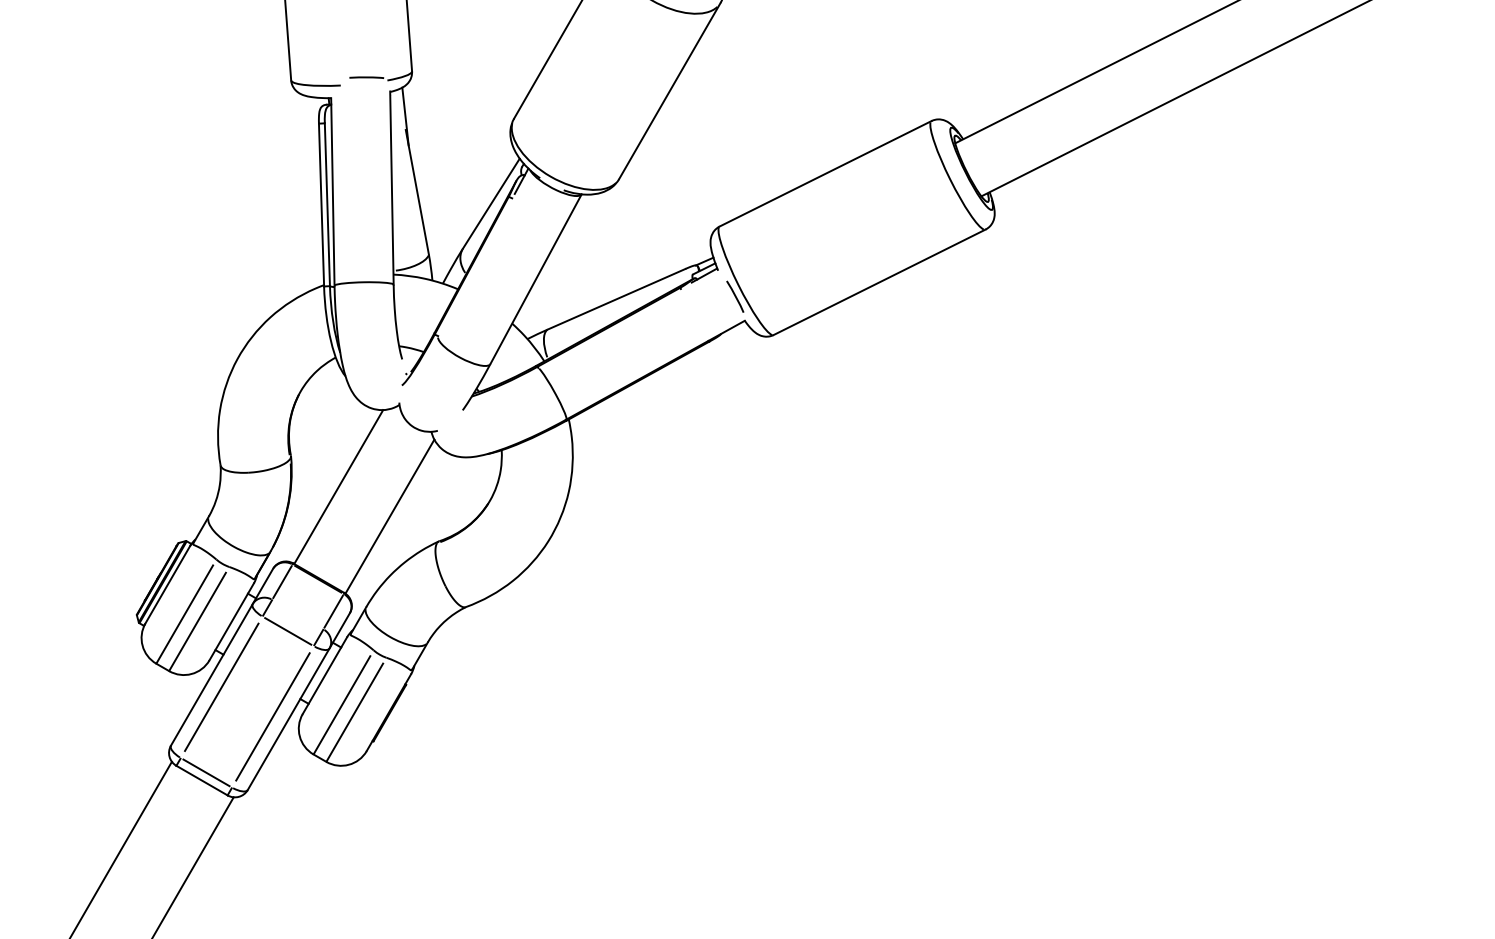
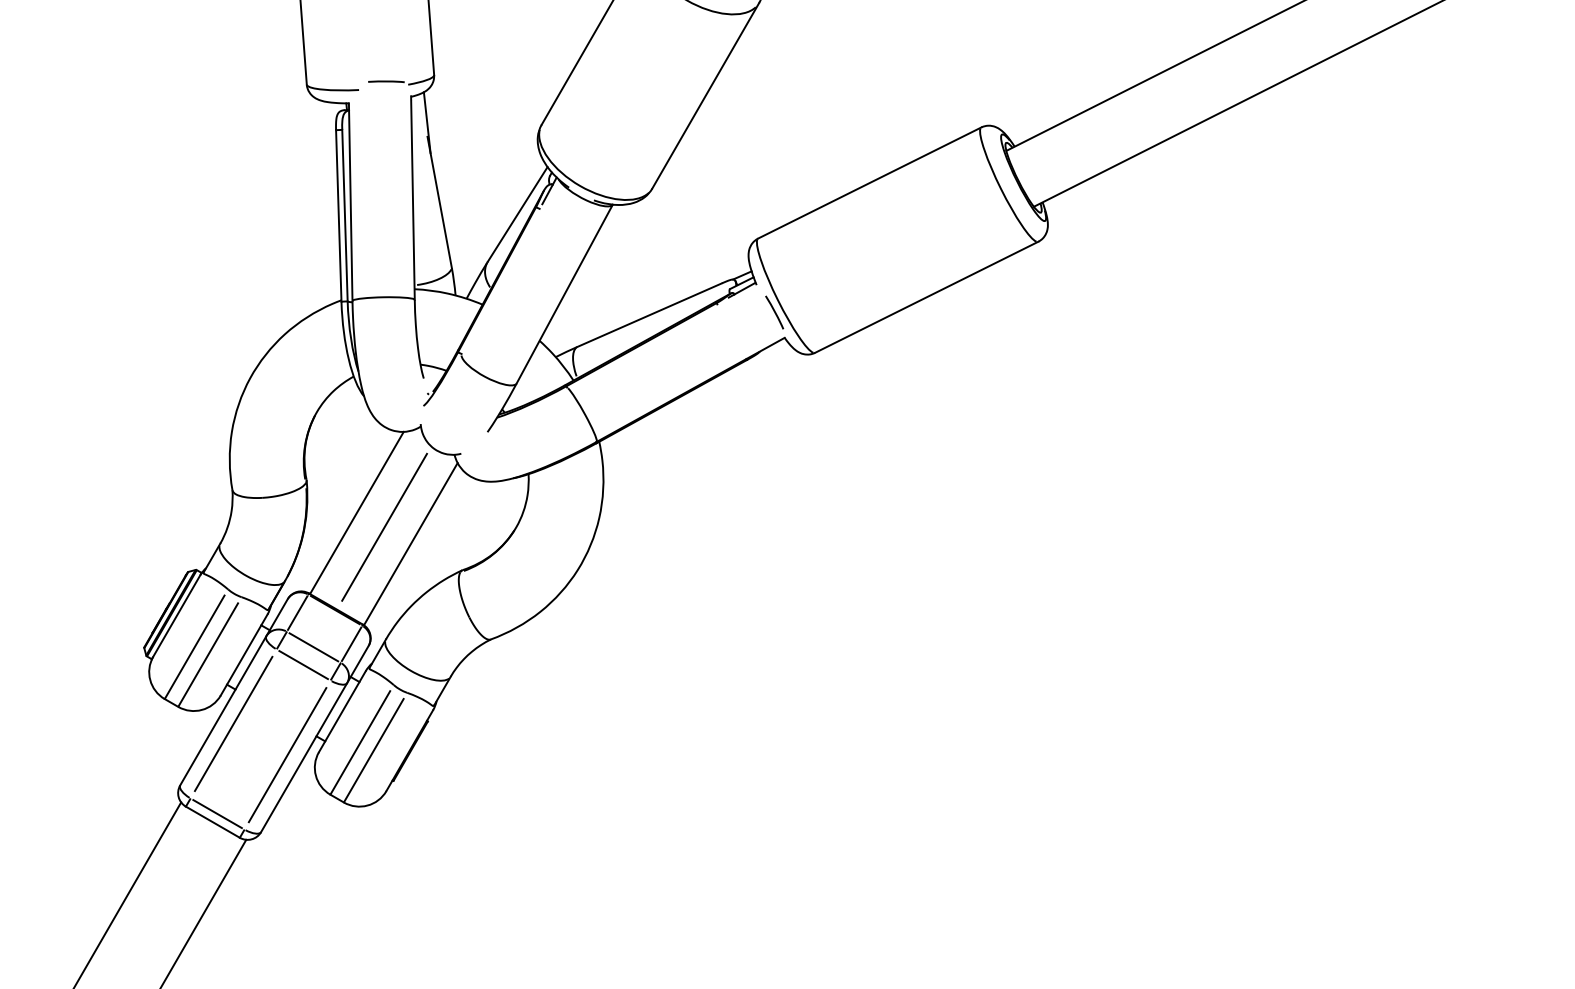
line: (364, 499) -> (384, 526), added
line: (297, 614) -> (313, 647), added

